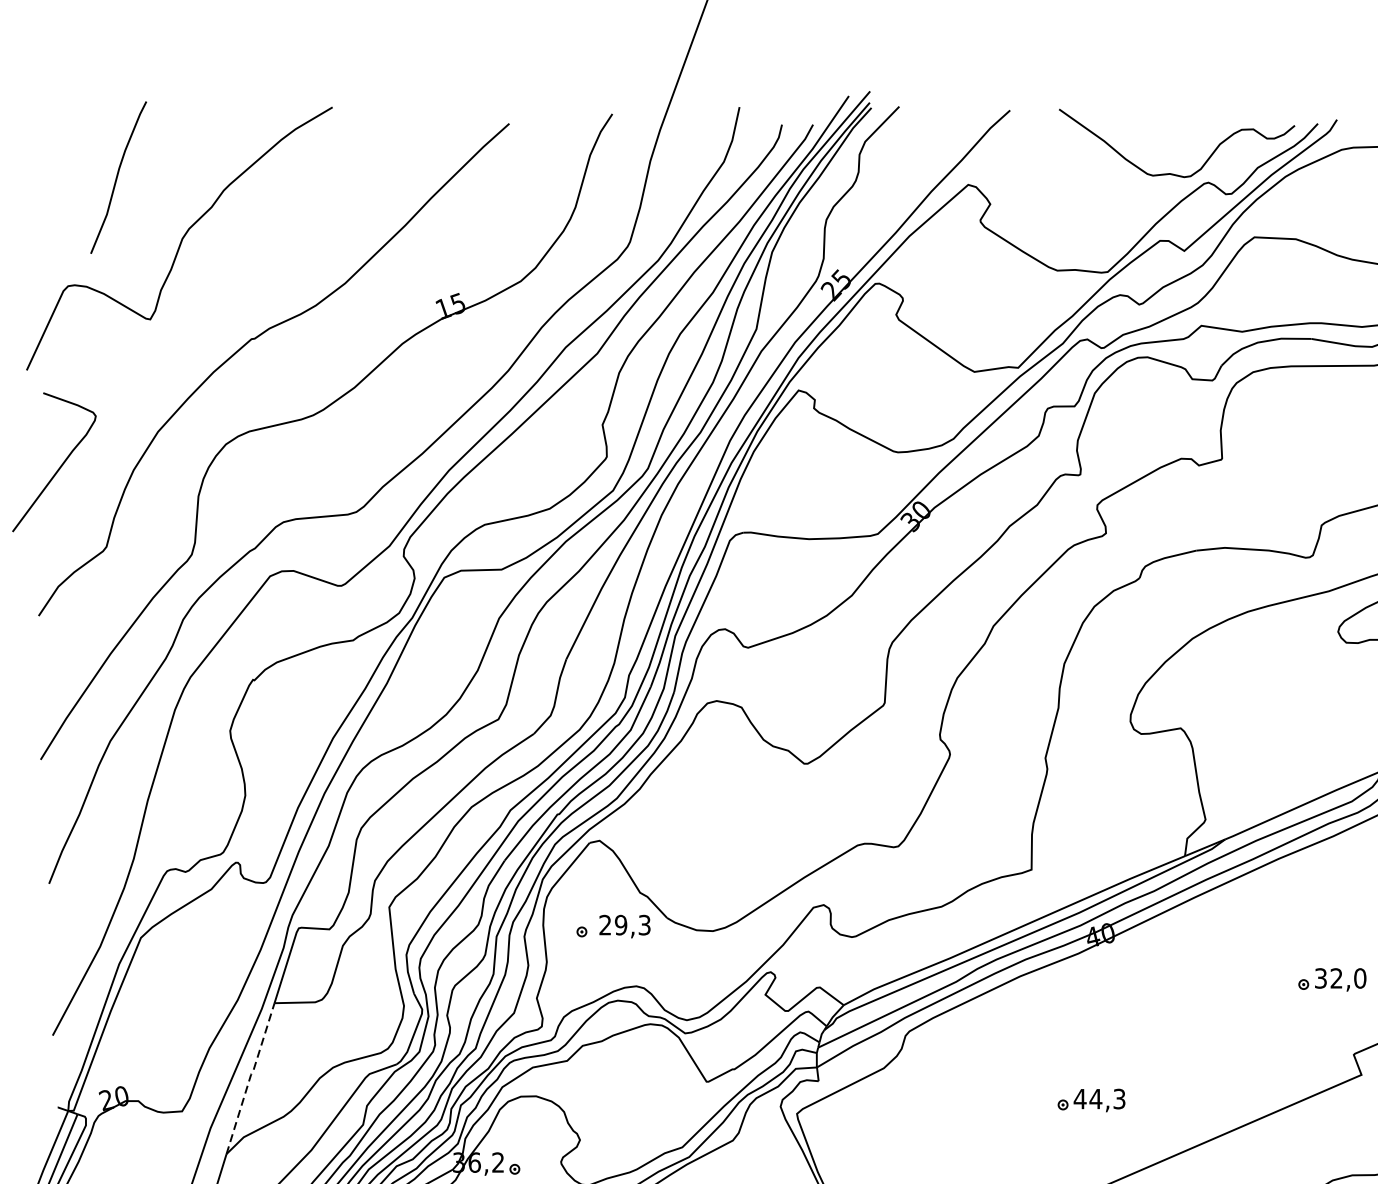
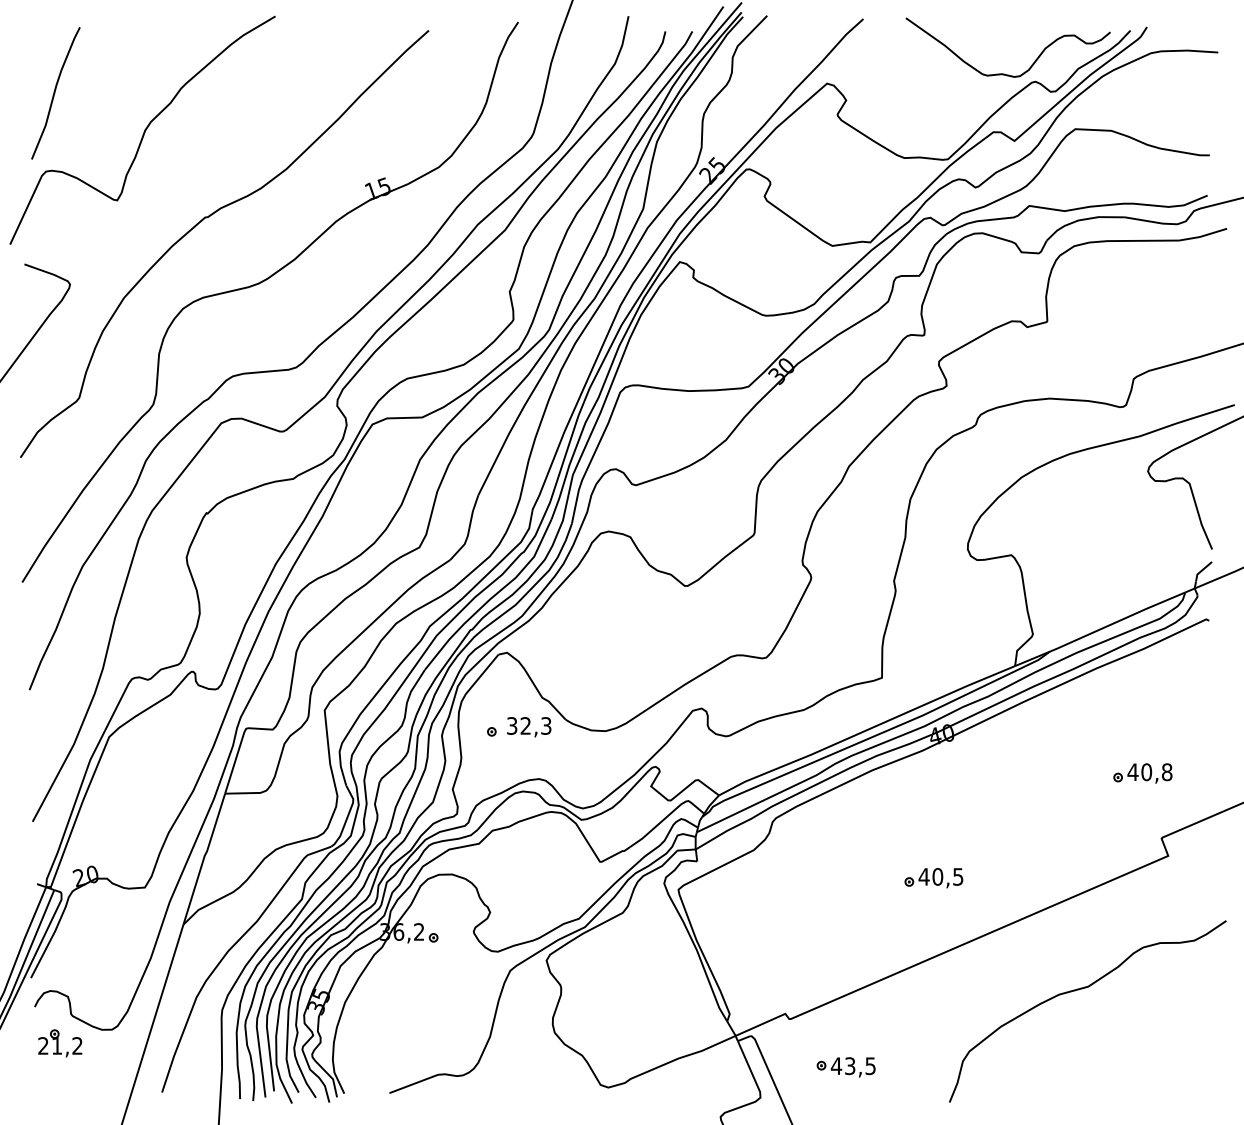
curve: (118, 177) -> (55, 93), moved
text: (613, 924) -> (519, 725), 29,3 -> 32,3
text: (1339, 978) -> (1149, 772), 32,0 -> 40,8
line: (250, 1076) -> (204, 857), dashed -> solid
text: (1107, 1098) -> (947, 876), 44,3 -> 40,5

